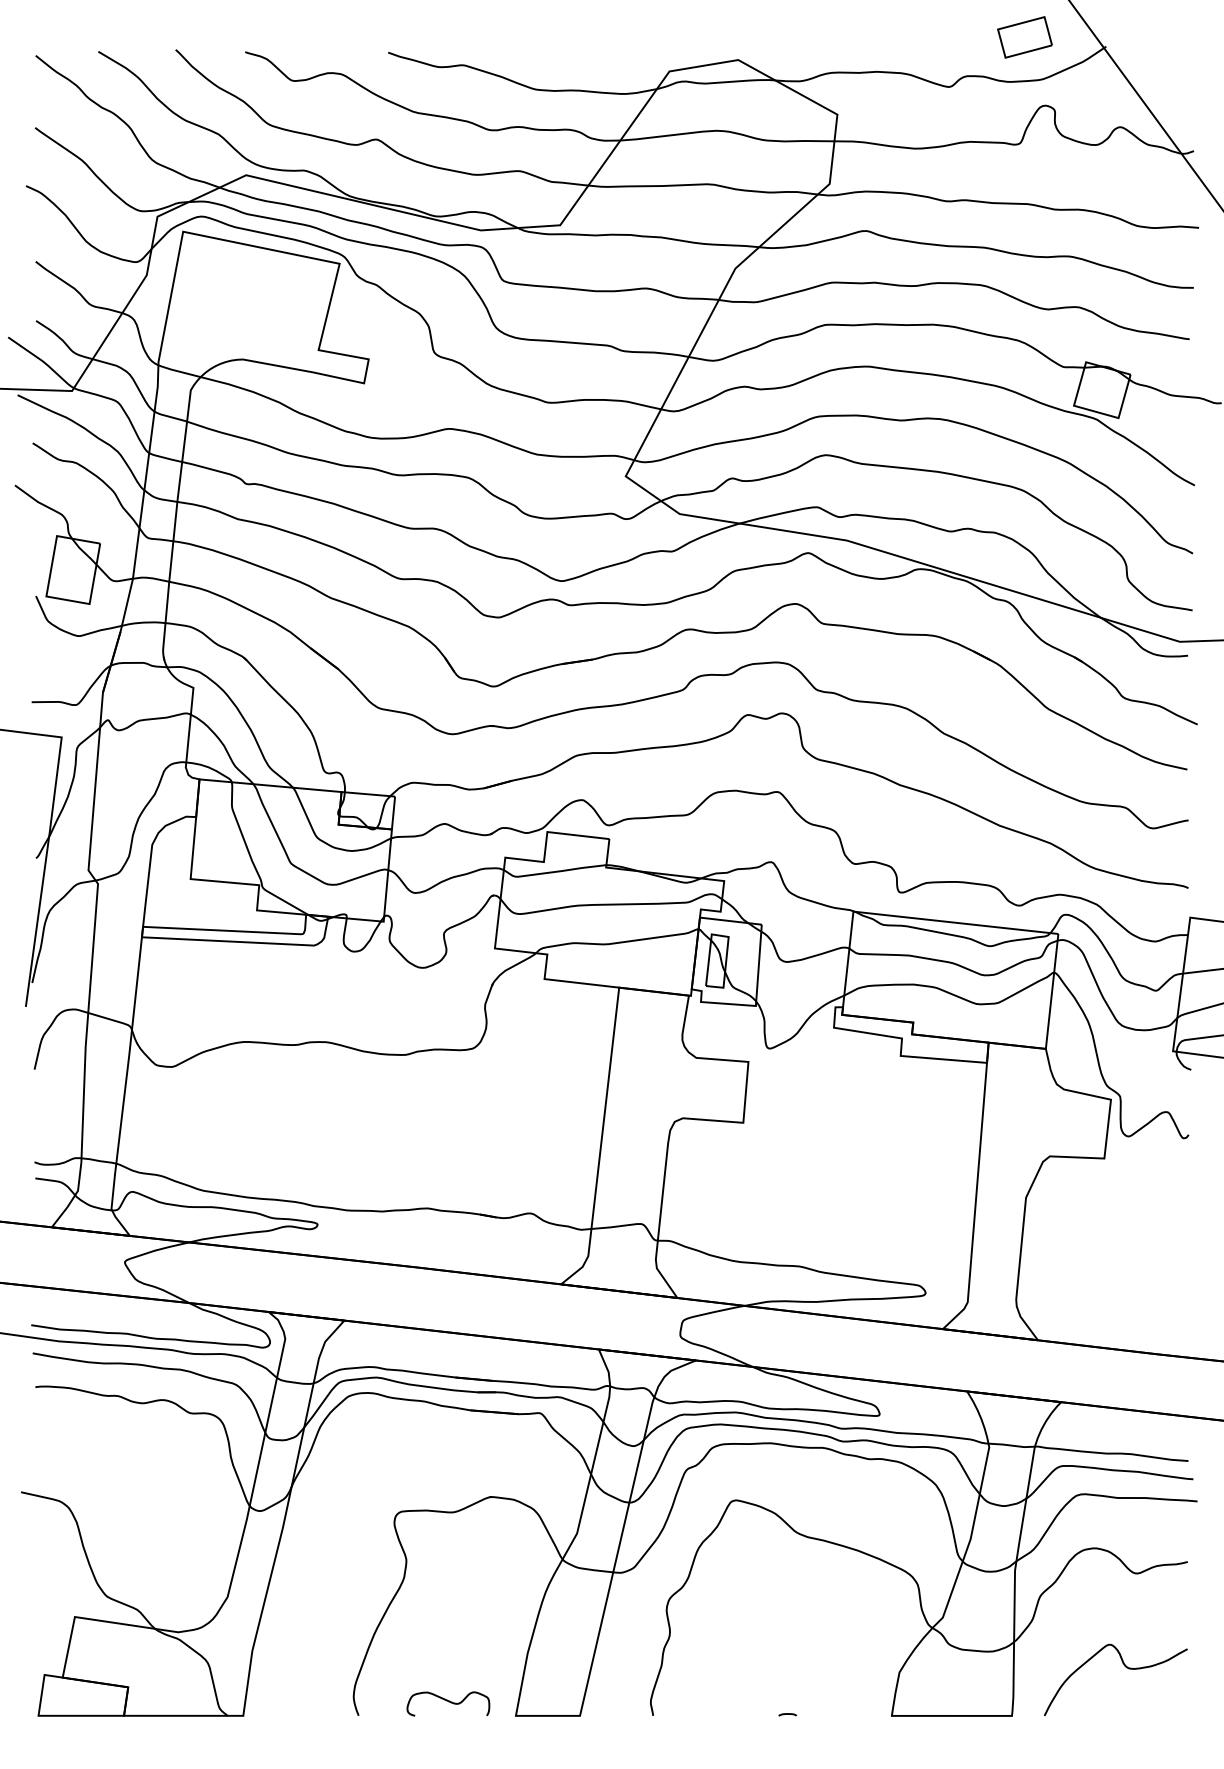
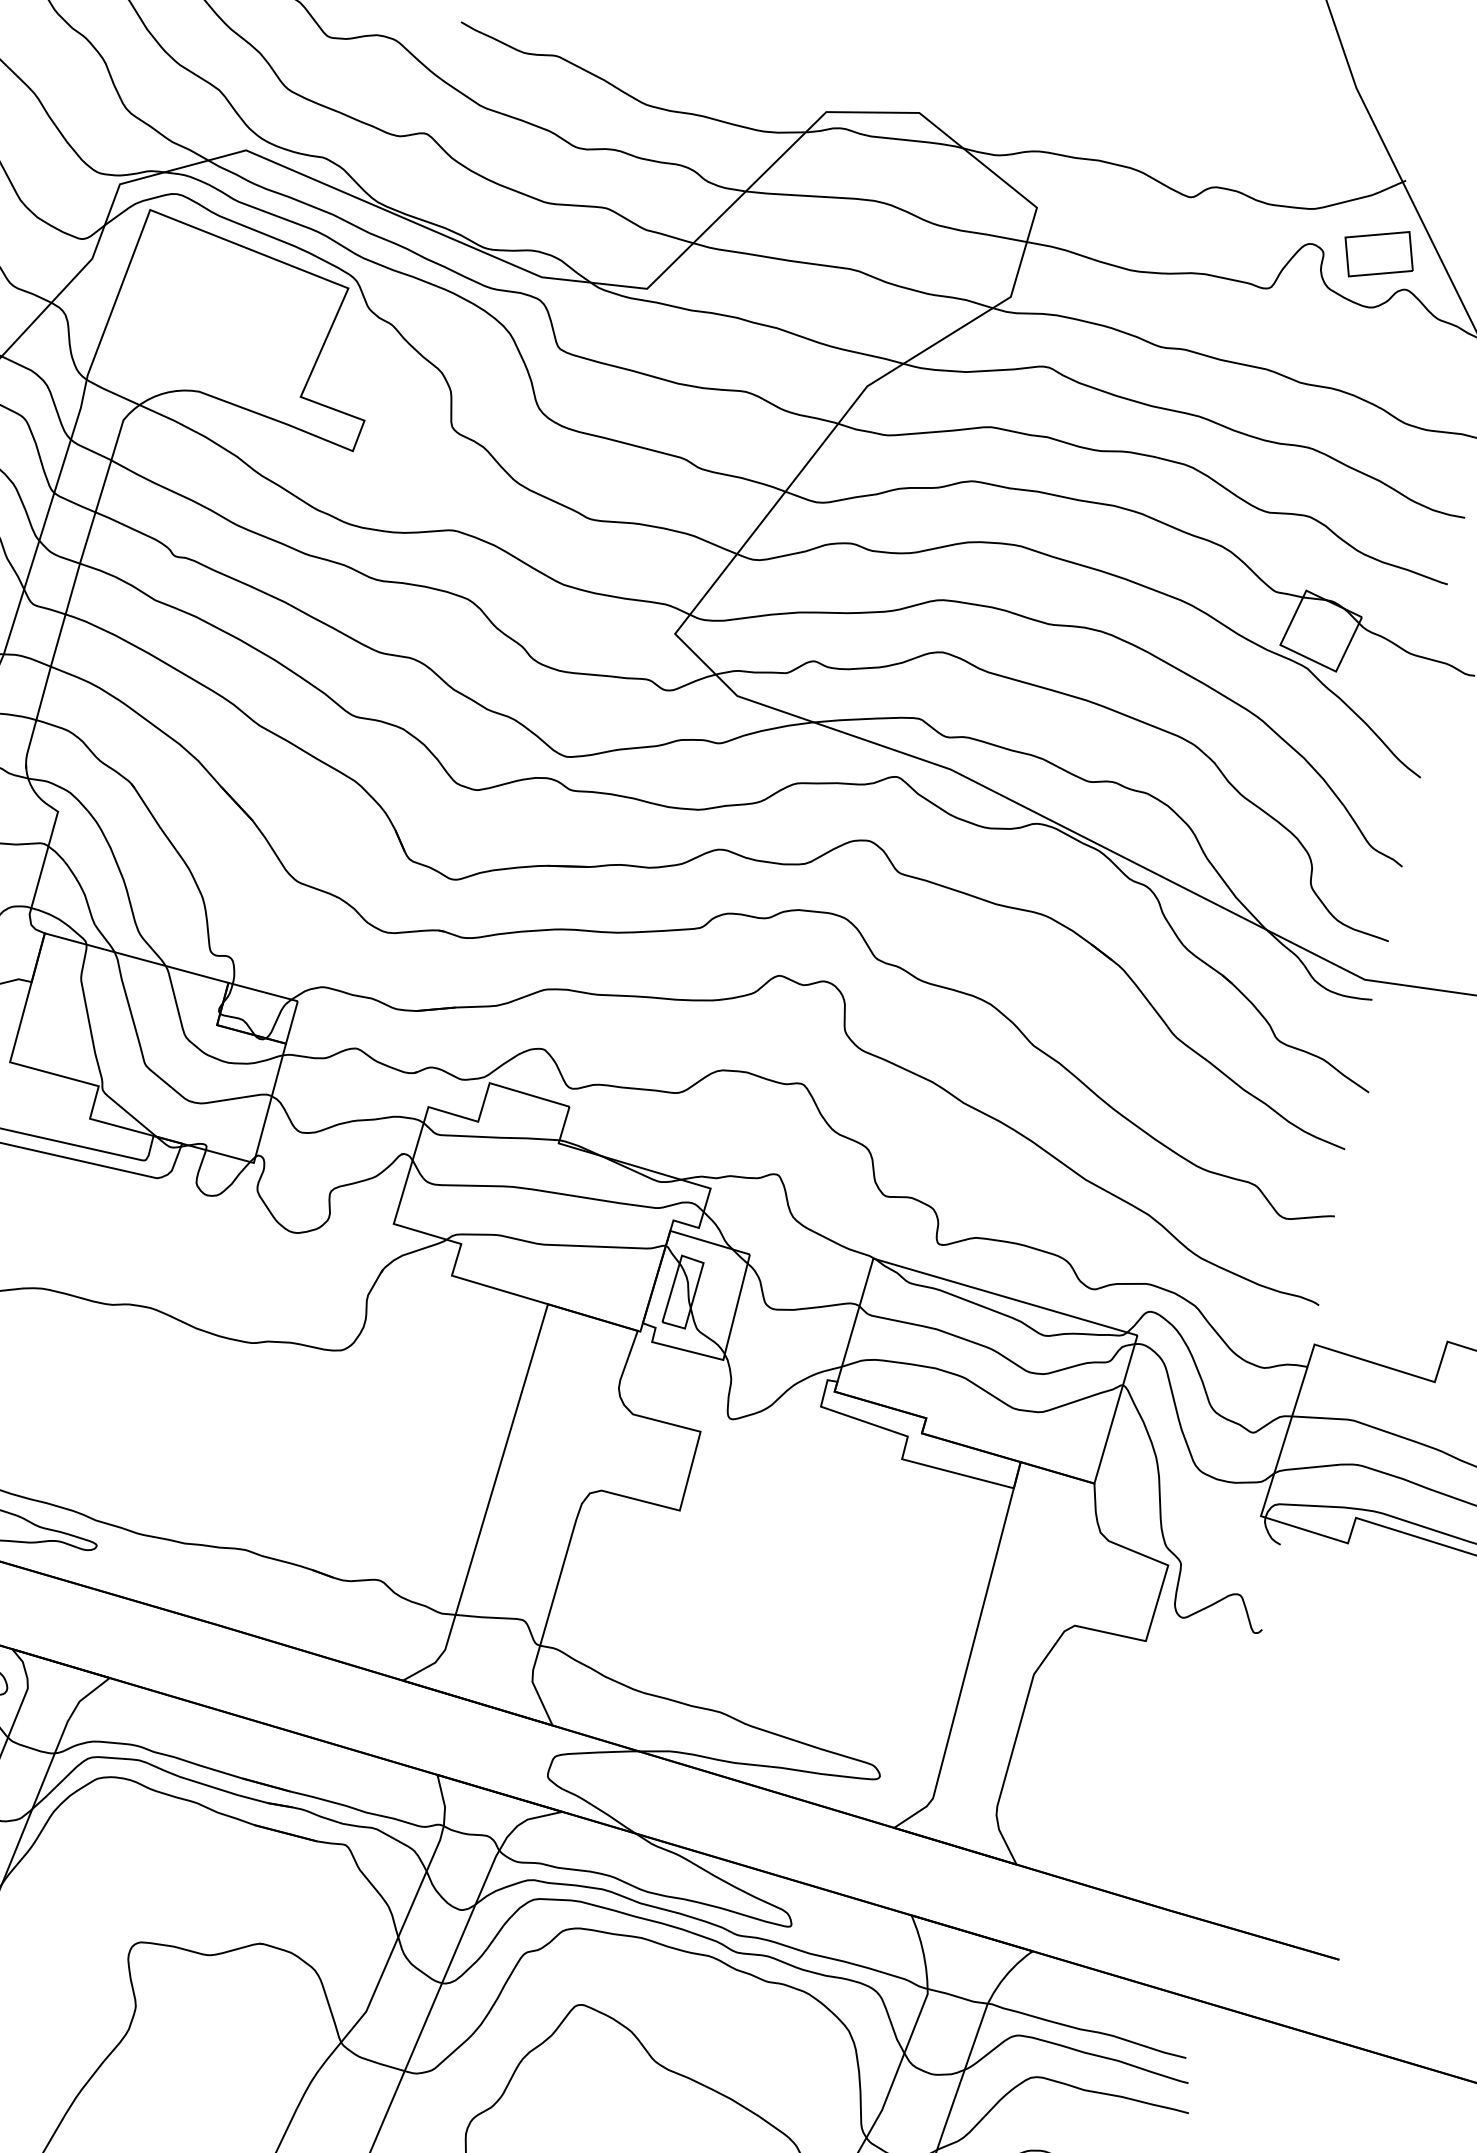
part: (1024, 37) -> (1378, 254), moved

